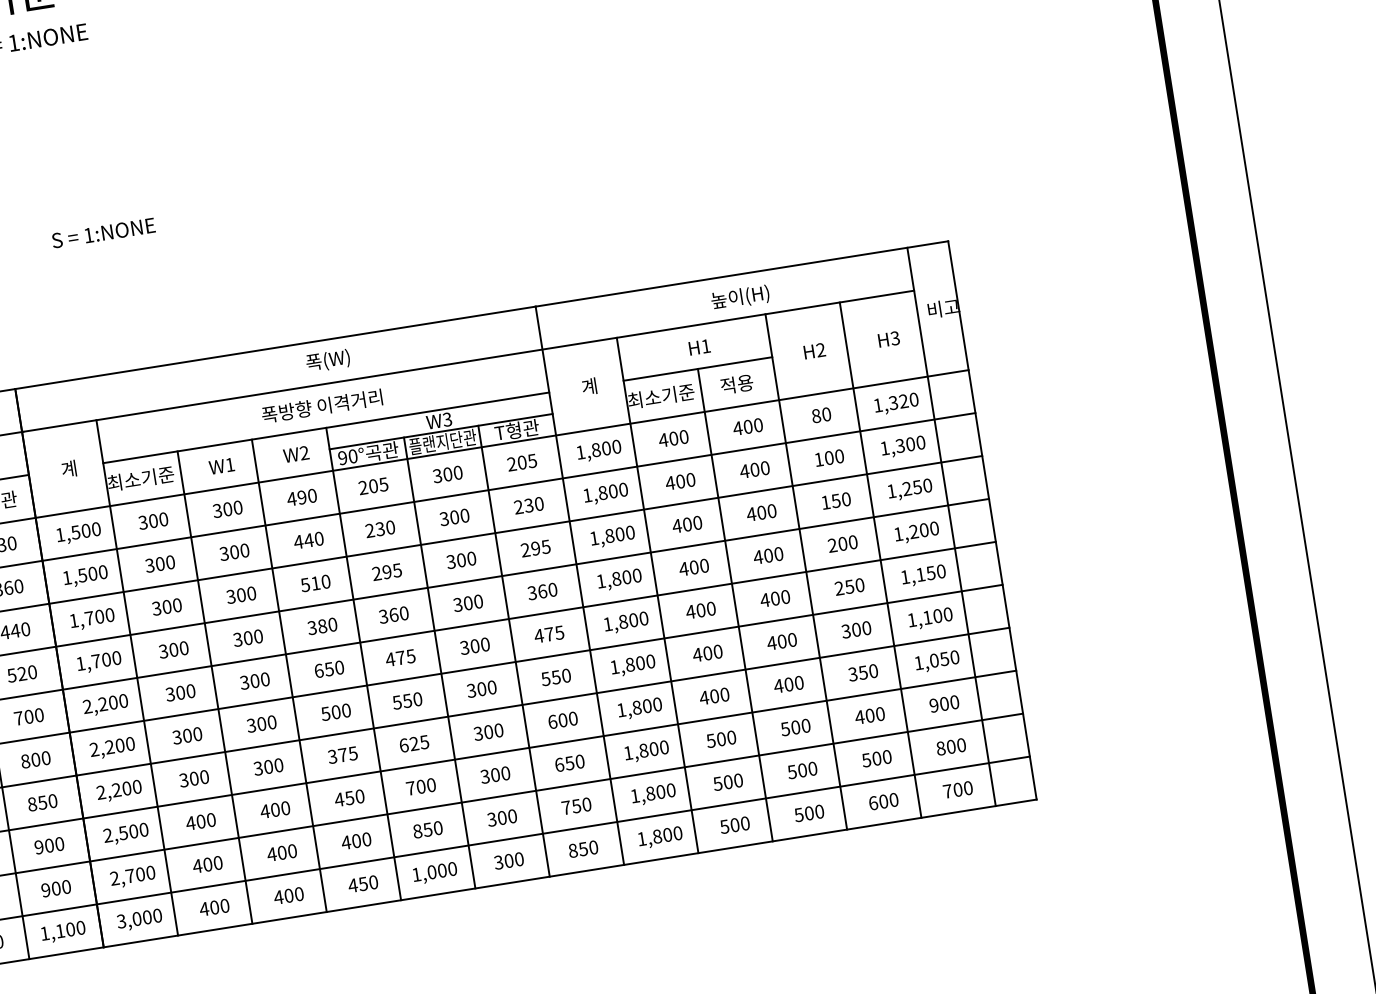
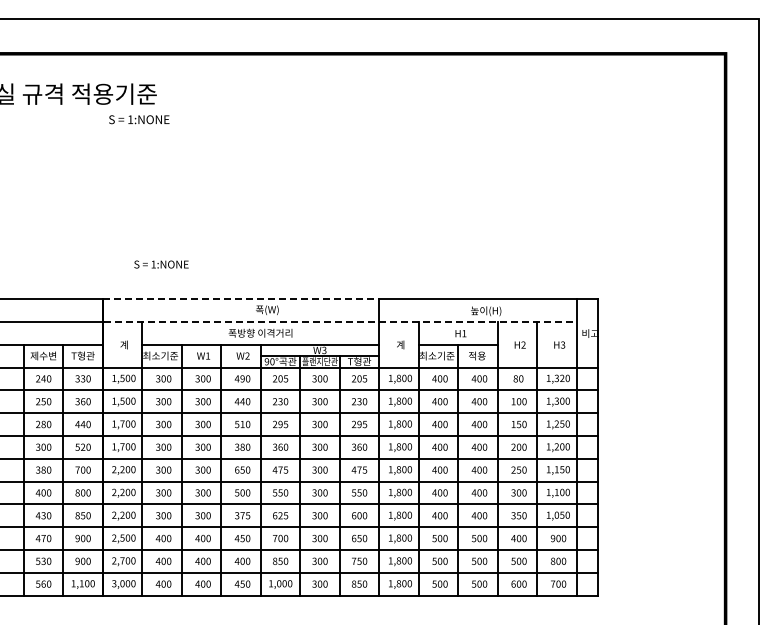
text: (103, 232) -> (161, 264), moved
line: (276, 348) -> (241, 299), solid -> dashed
line: (469, 360) -> (340, 321), solid -> dashed

